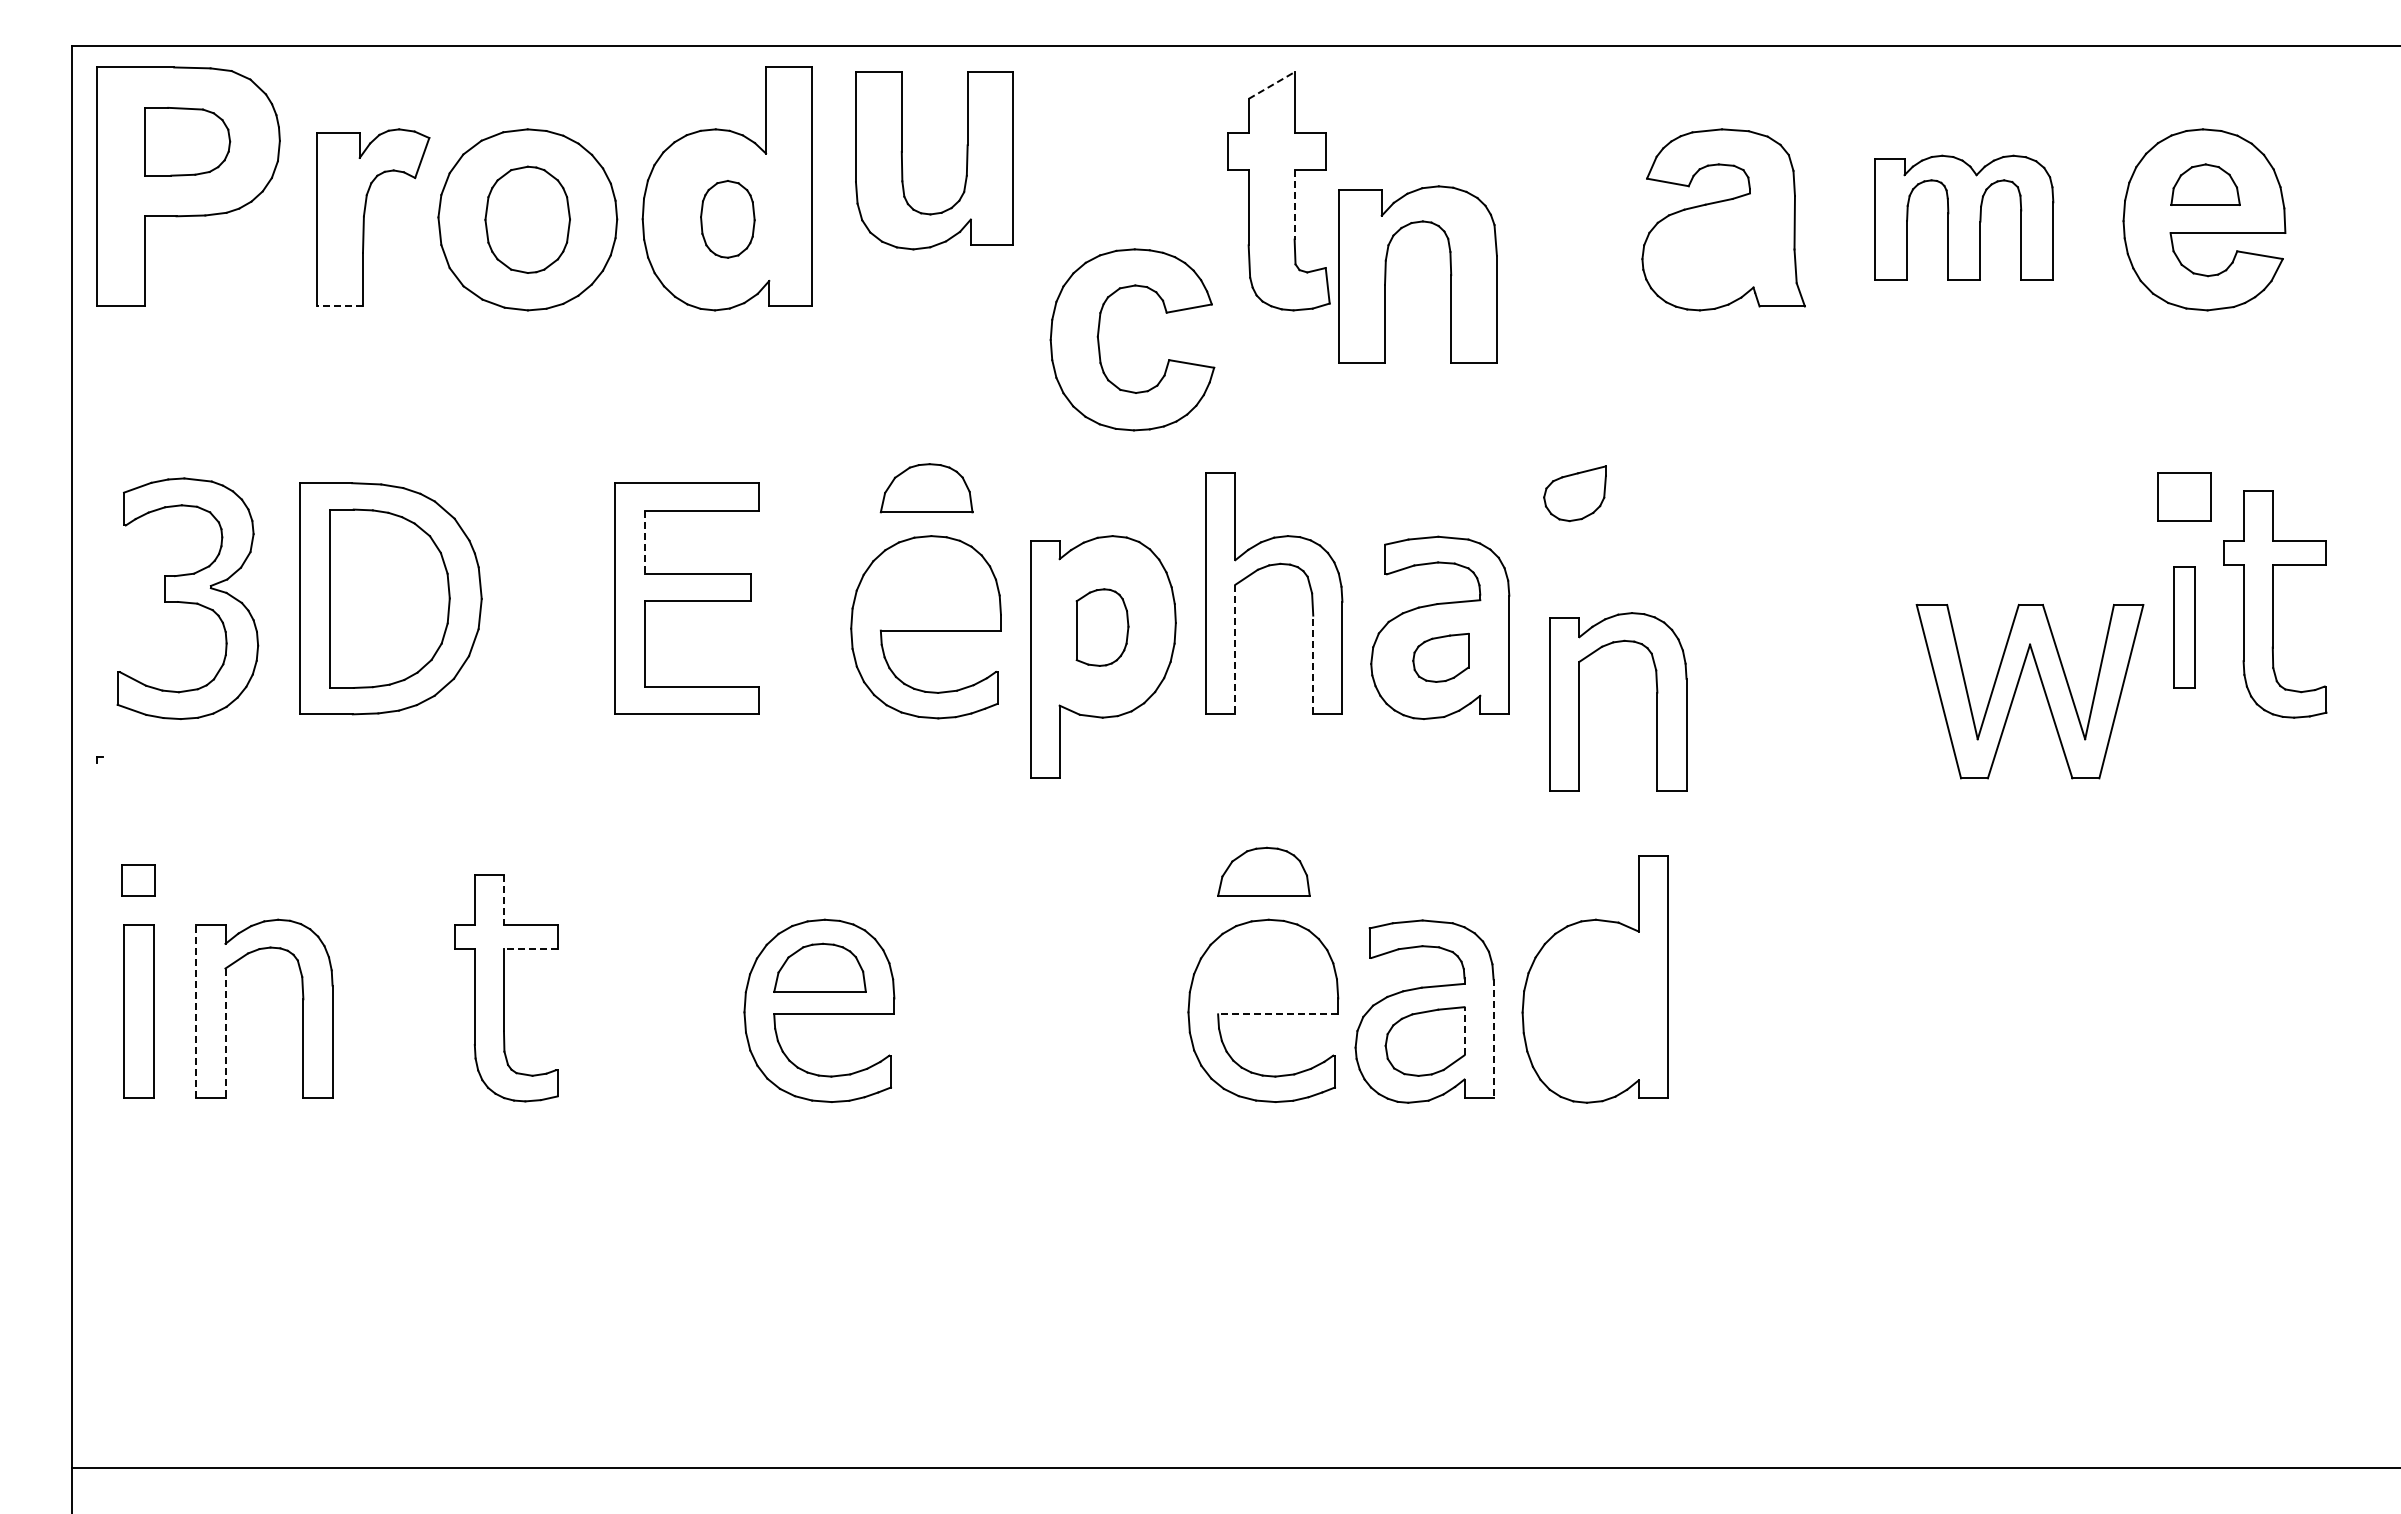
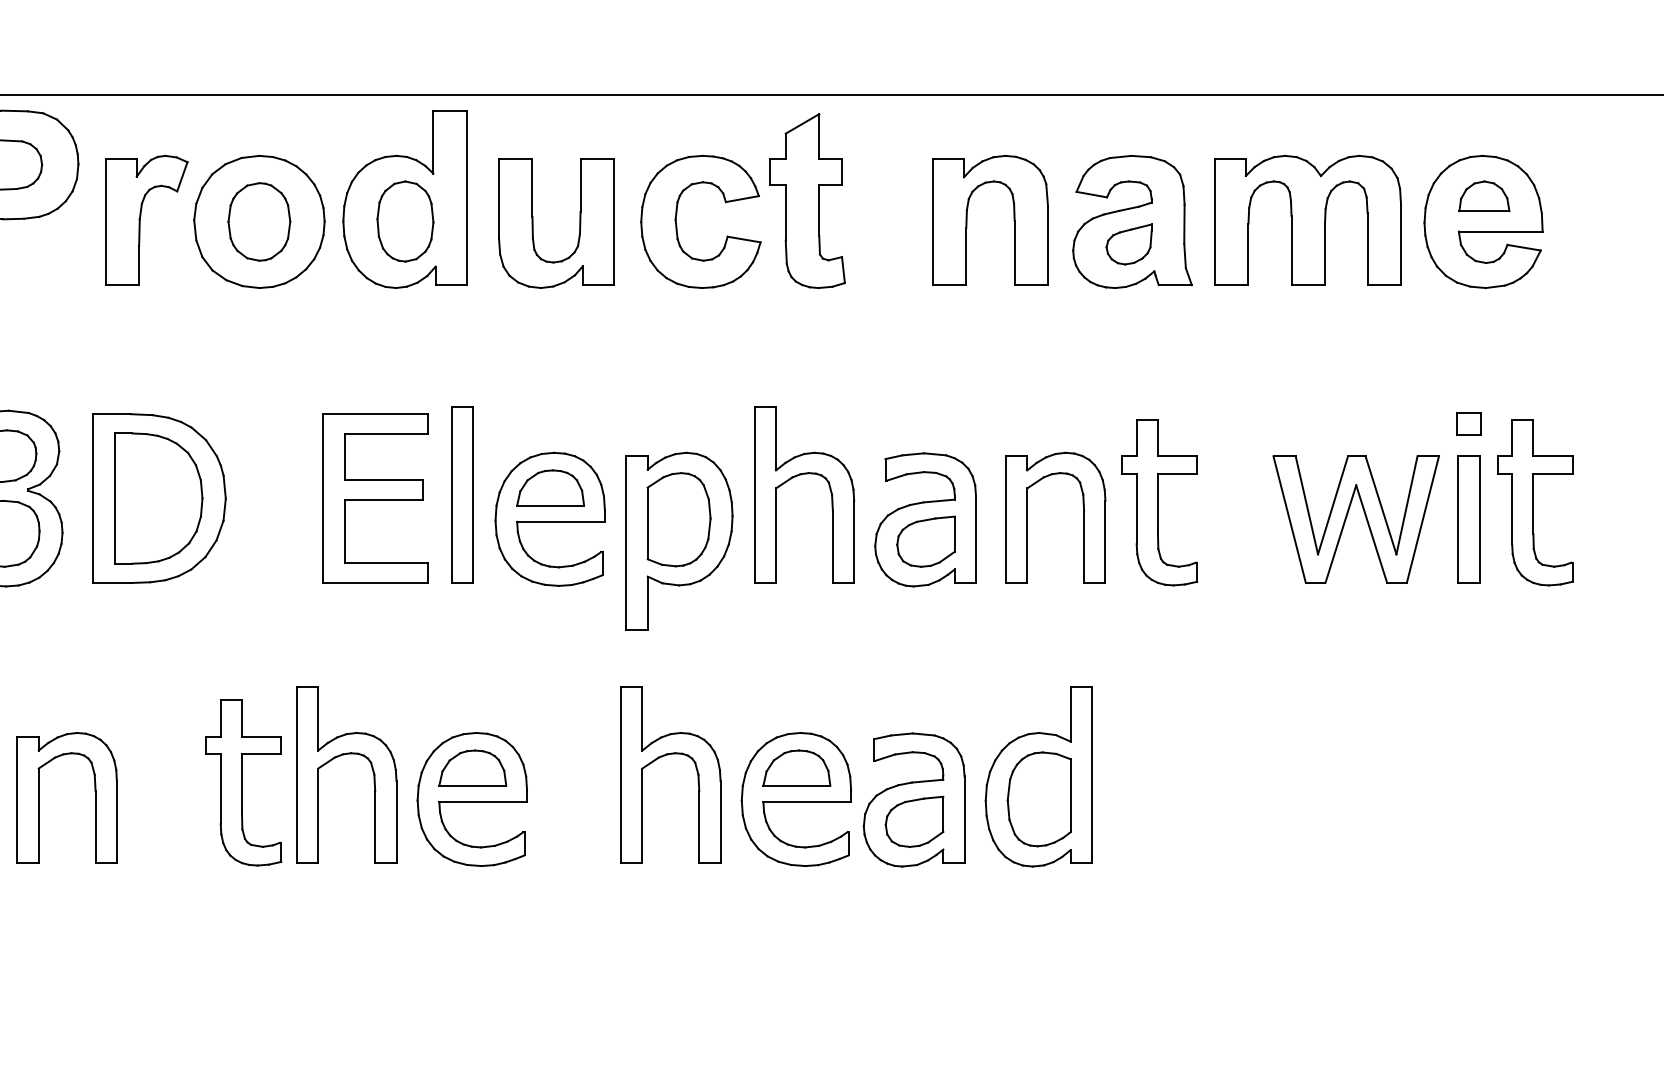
line: (1271, 85) -> (802, 123), dashed -> solid
part: (902, 160) -> (533, 223), moved
line: (1294, 204) -> (819, 210), dashed -> solid
part: (1964, 217) -> (1308, 220), size x1.43
part: (727, 219) -> (405, 221), size x1.43
part: (1386, 274) -> (967, 220), moved
line: (340, 306) -> (122, 285), dashed -> solid
part: (1099, 340) -> (676, 222), moved
part: (926, 488) -> (550, 488), moved
part: (1574, 493) -> (1128, 244), moved
part: (2184, 496) -> (1468, 423), size x0.62
line: (645, 542) -> (345, 457), dashed -> solid
part: (805, 593) -> (462, 494), added
part: (1761, 604) -> (1160, 502), added
part: (1102, 627) -> (679, 519), size x1.67
part: (2184, 627) -> (1468, 519), size x1.43
line: (1235, 649) -> (776, 535), dashed -> solid
part: (1440, 657) -> (925, 541), size x1.43
line: (1313, 664) -> (833, 546), dashed -> solid
part: (2017, 688) -> (1347, 517), moved
part: (1656, 701) -> (1083, 517), moved
part: (1263, 871) -> (796, 767), moved
line: (503, 899) -> (241, 718), dashed -> solid
line: (530, 948) -> (261, 753), dashed -> solid
part: (639, 951) -> (340, 756), added
part: (1083, 951) -> (665, 756), added
part: (1595, 1010) -> (1038, 799), added
line: (196, 1011) -> (17, 799), dashed -> solid
line: (1277, 1014) -> (806, 802), dashed -> solid
line: (1464, 1030) -> (943, 813), dashed -> solid
line: (225, 1033) -> (38, 815), dashed -> solid
line: (1493, 1039) -> (964, 820), dashed -> solid

